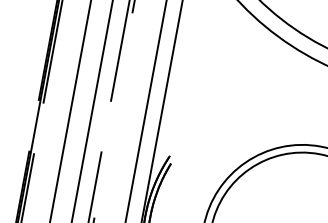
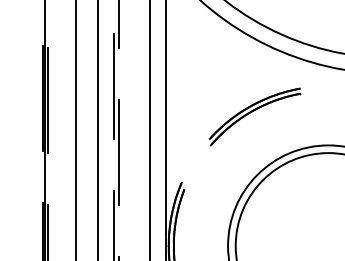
part: (253, 104) -> (254, 116), added
line: (113, 115) -> (119, 152), added

